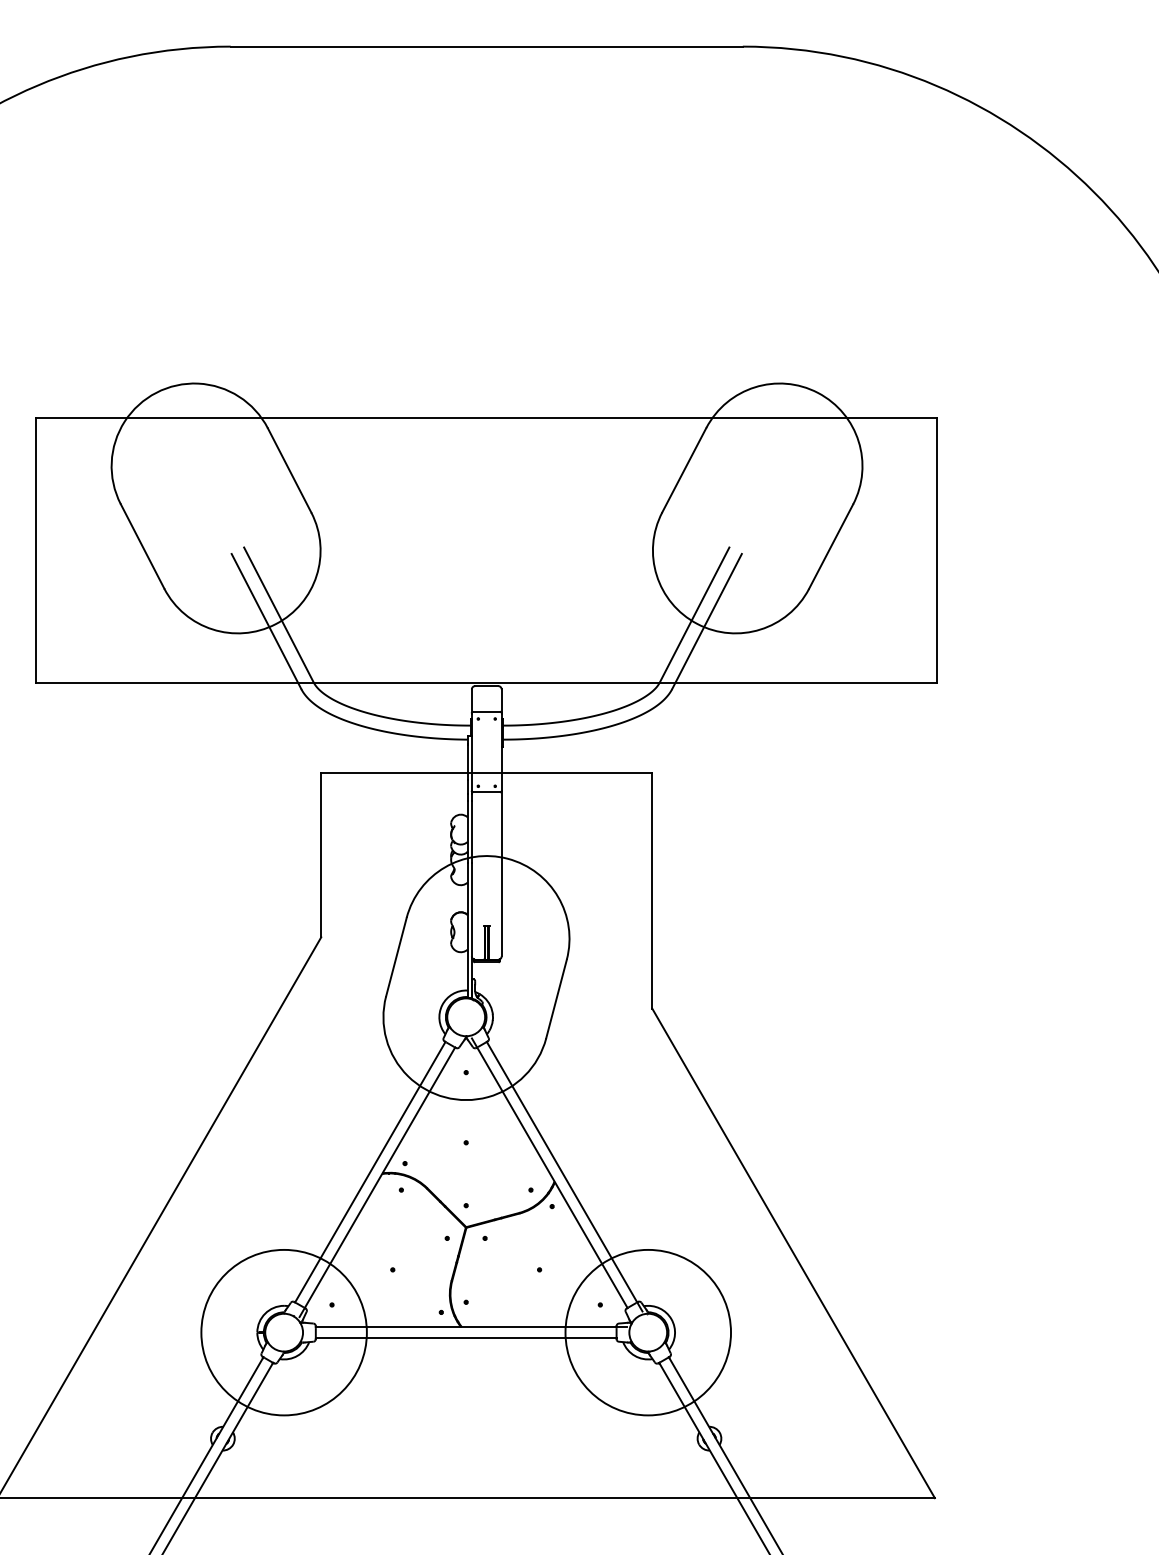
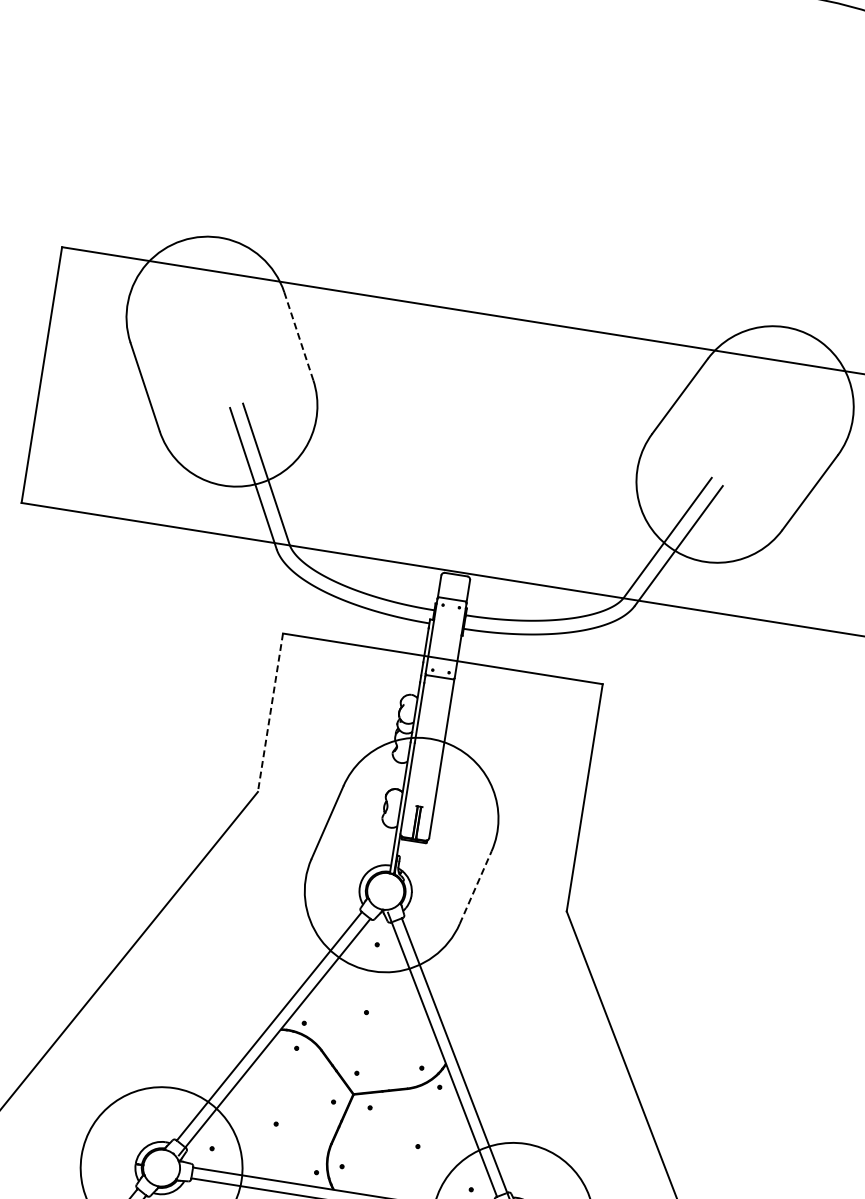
line: (289, 470) -> (298, 336), solid -> dashed
line: (321, 855) -> (270, 712), solid -> dashed
line: (556, 999) -> (475, 888), solid -> dashed

